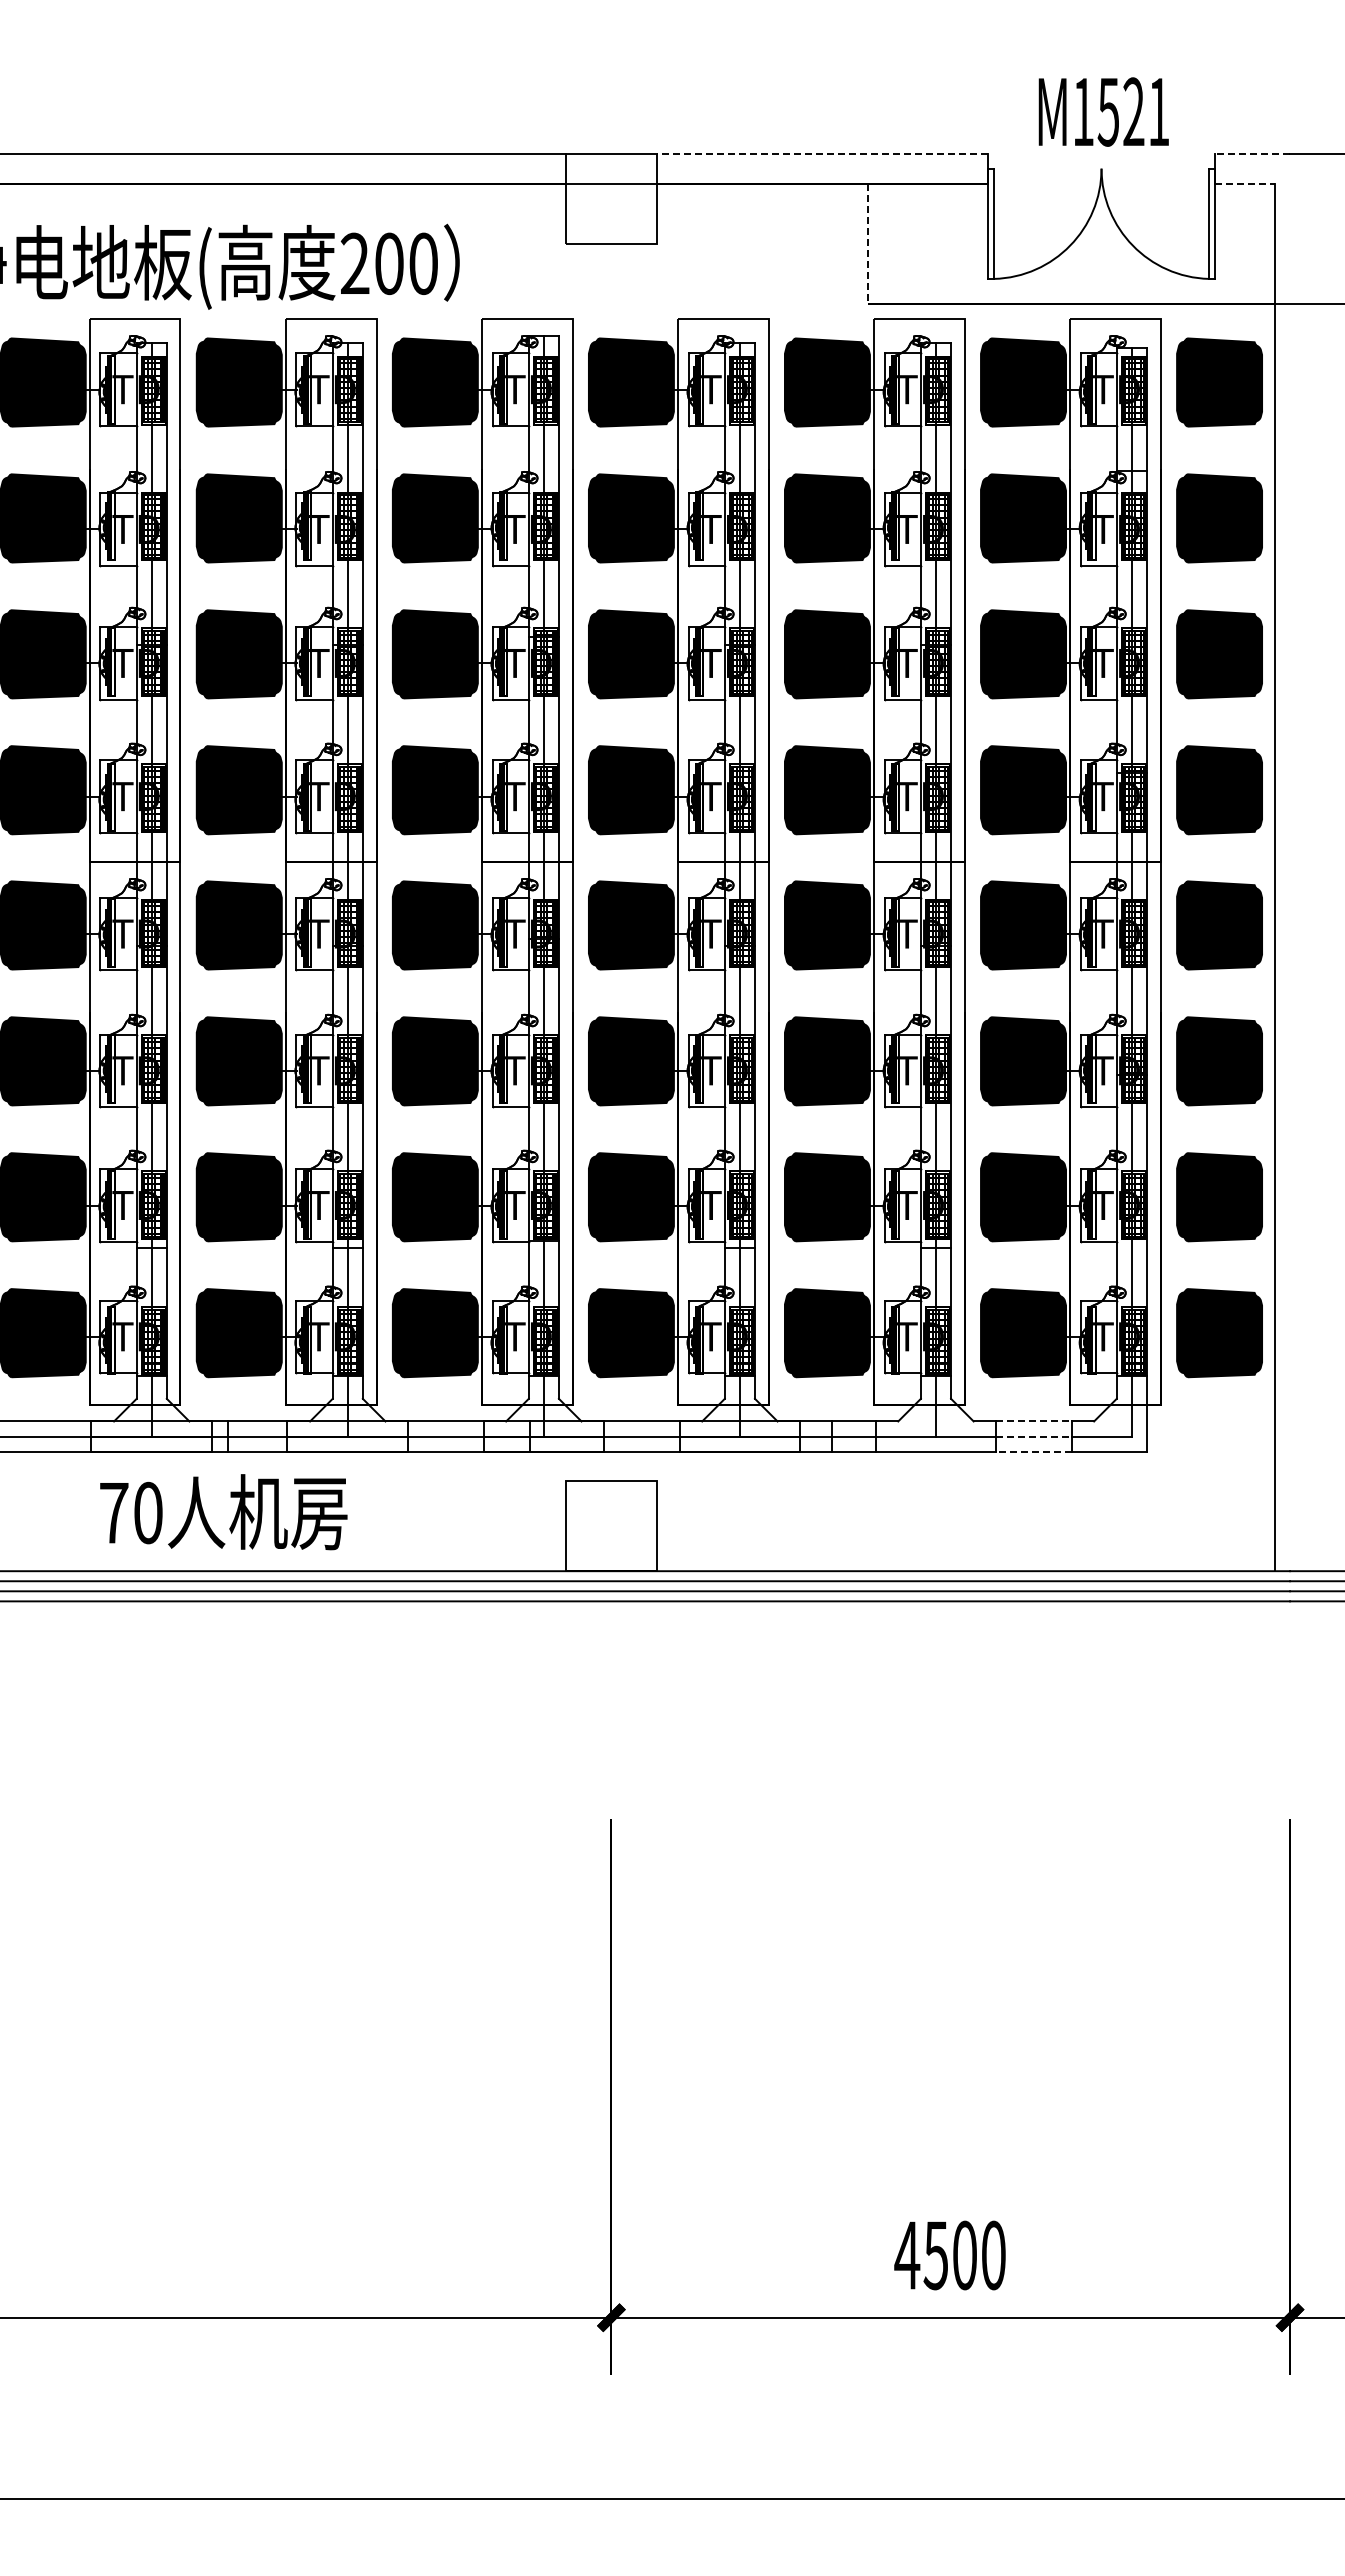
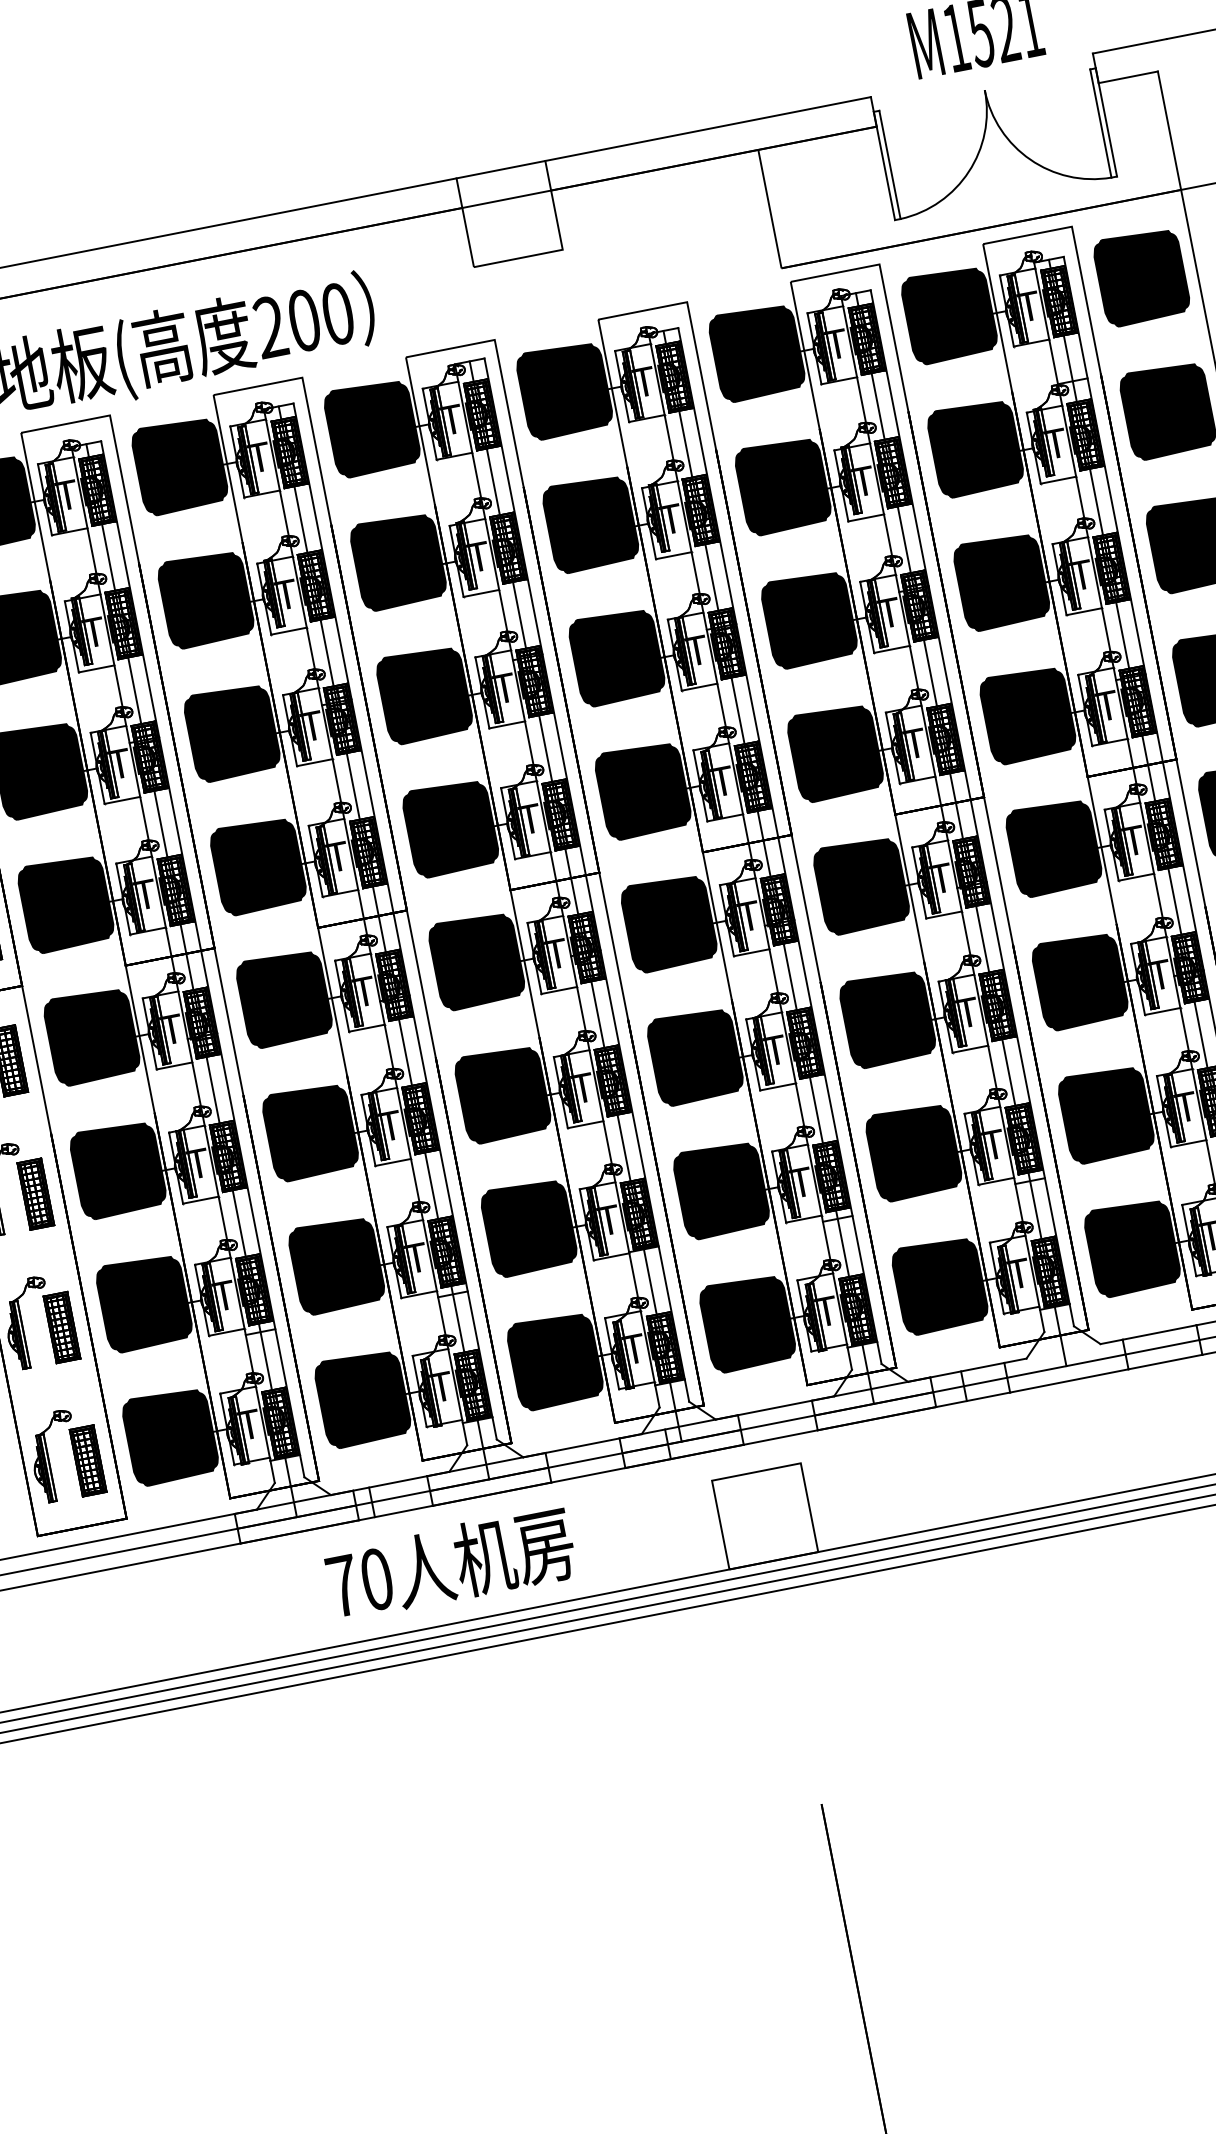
line: (822, 153) -> (708, 128), dashed -> solid
line: (1252, 153) -> (1130, 46), dashed -> solid
line: (1245, 183) -> (1128, 76), dashed -> solid
line: (867, 244) -> (769, 209), dashed -> solid
line: (1033, 1421) -> (1159, 1332), dashed -> solid
line: (1033, 1436) -> (1162, 1347), dashed -> solid
line: (1033, 1451) -> (1165, 1362), dashed -> solid
text: (223, 1512) -> (450, 1564), moved

